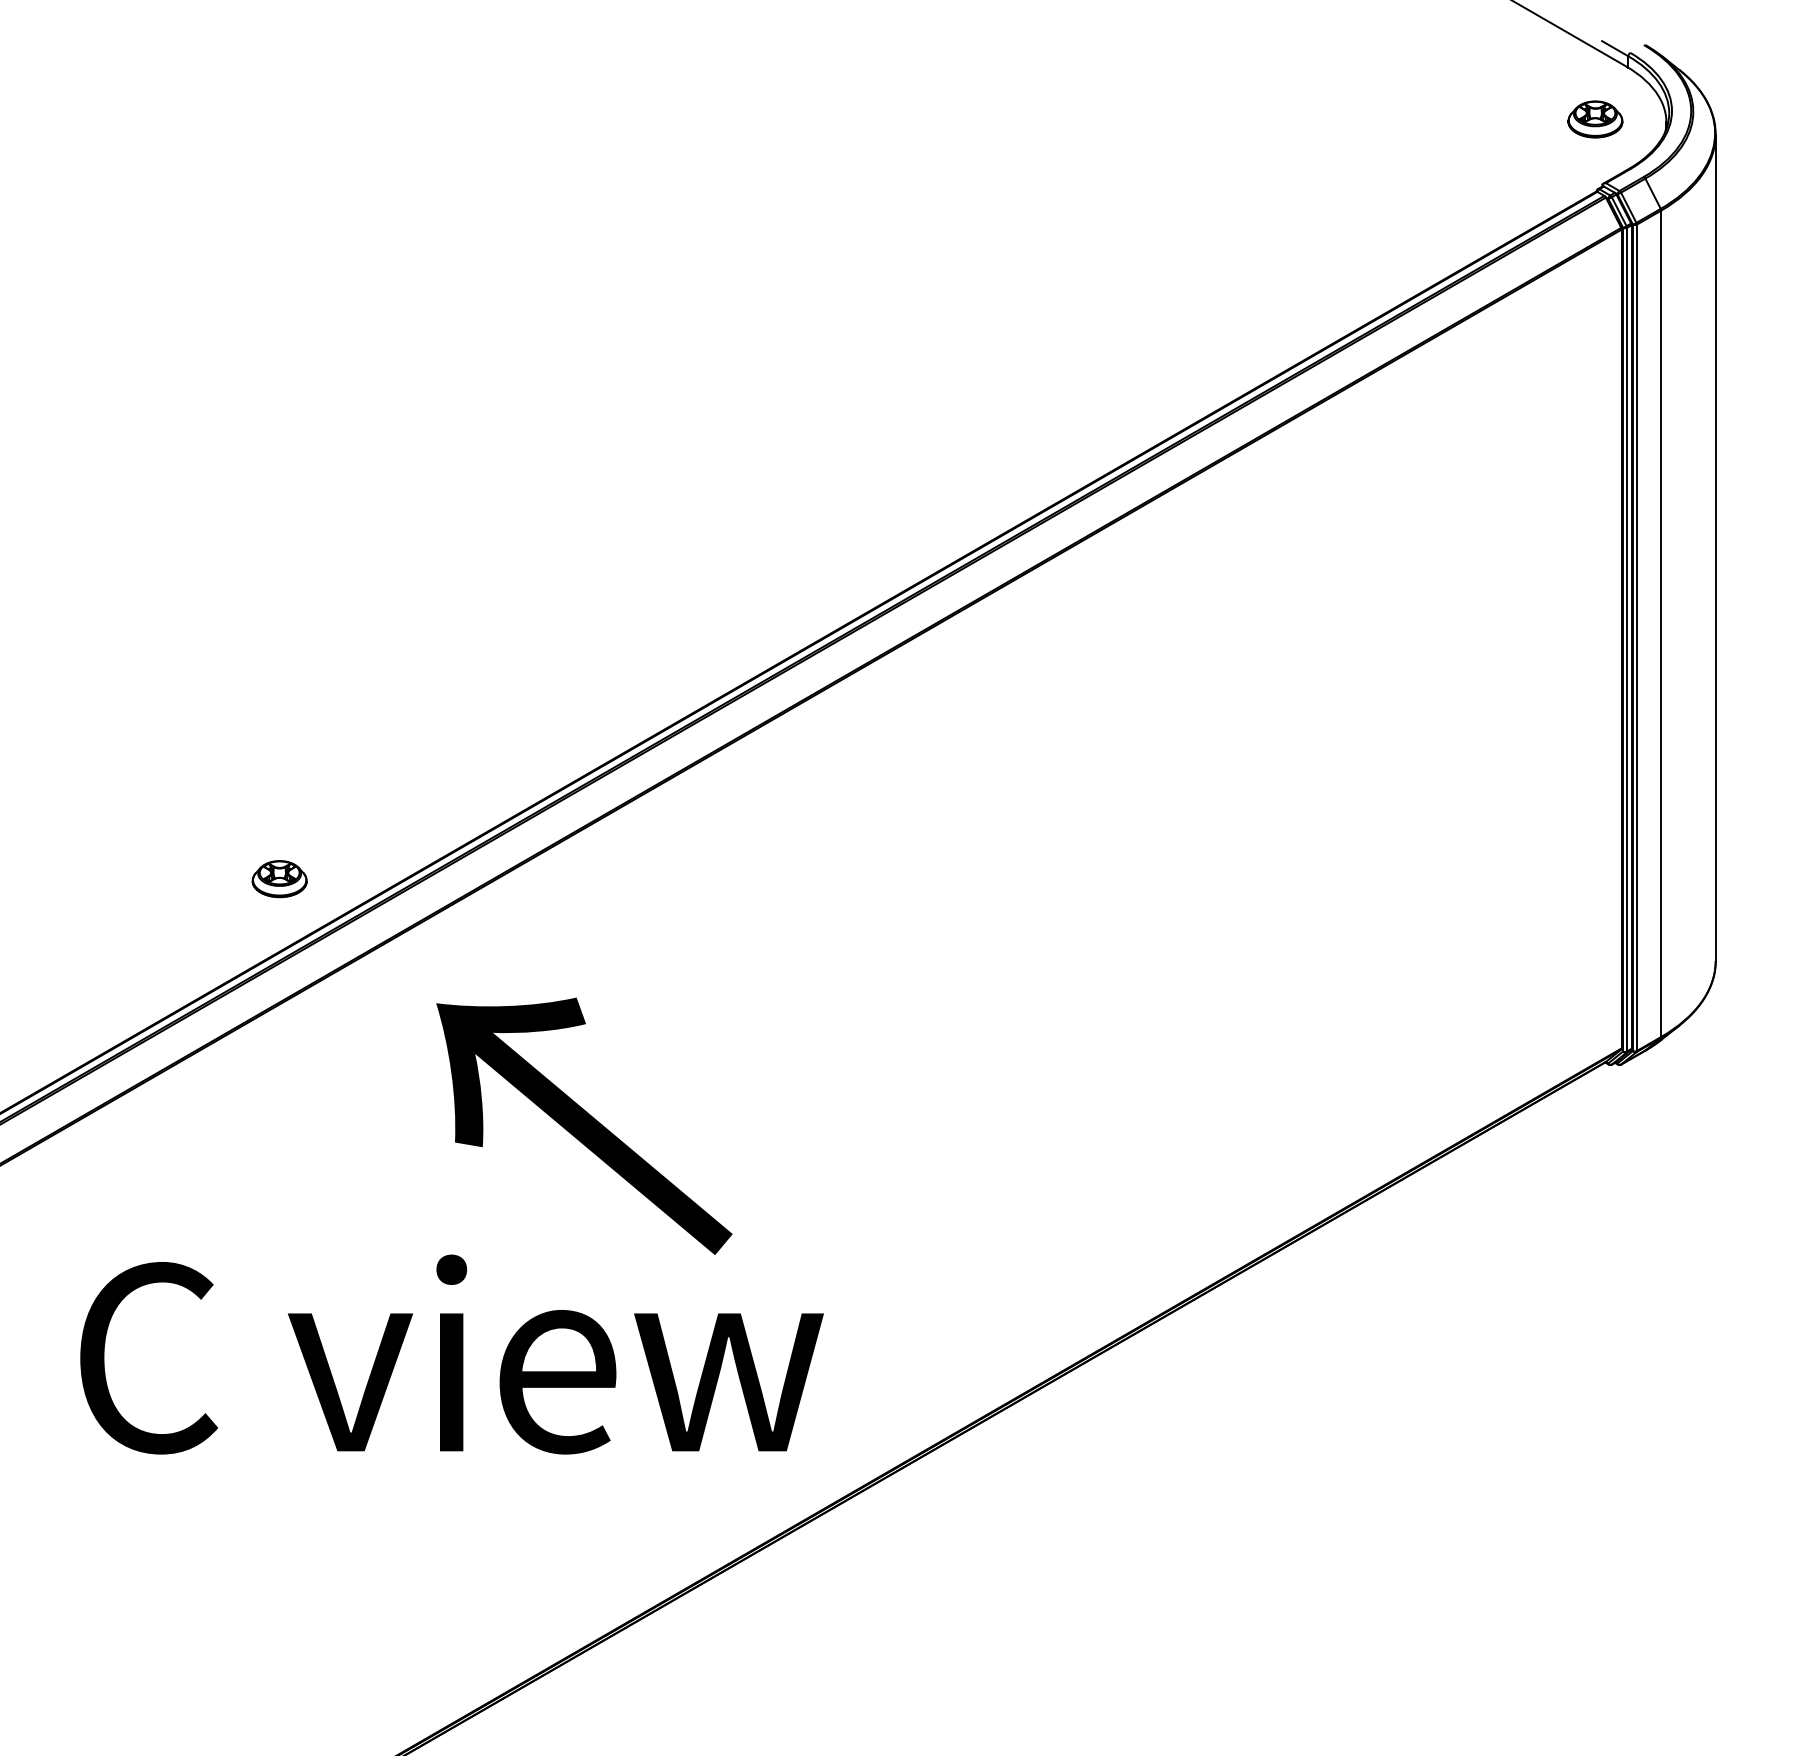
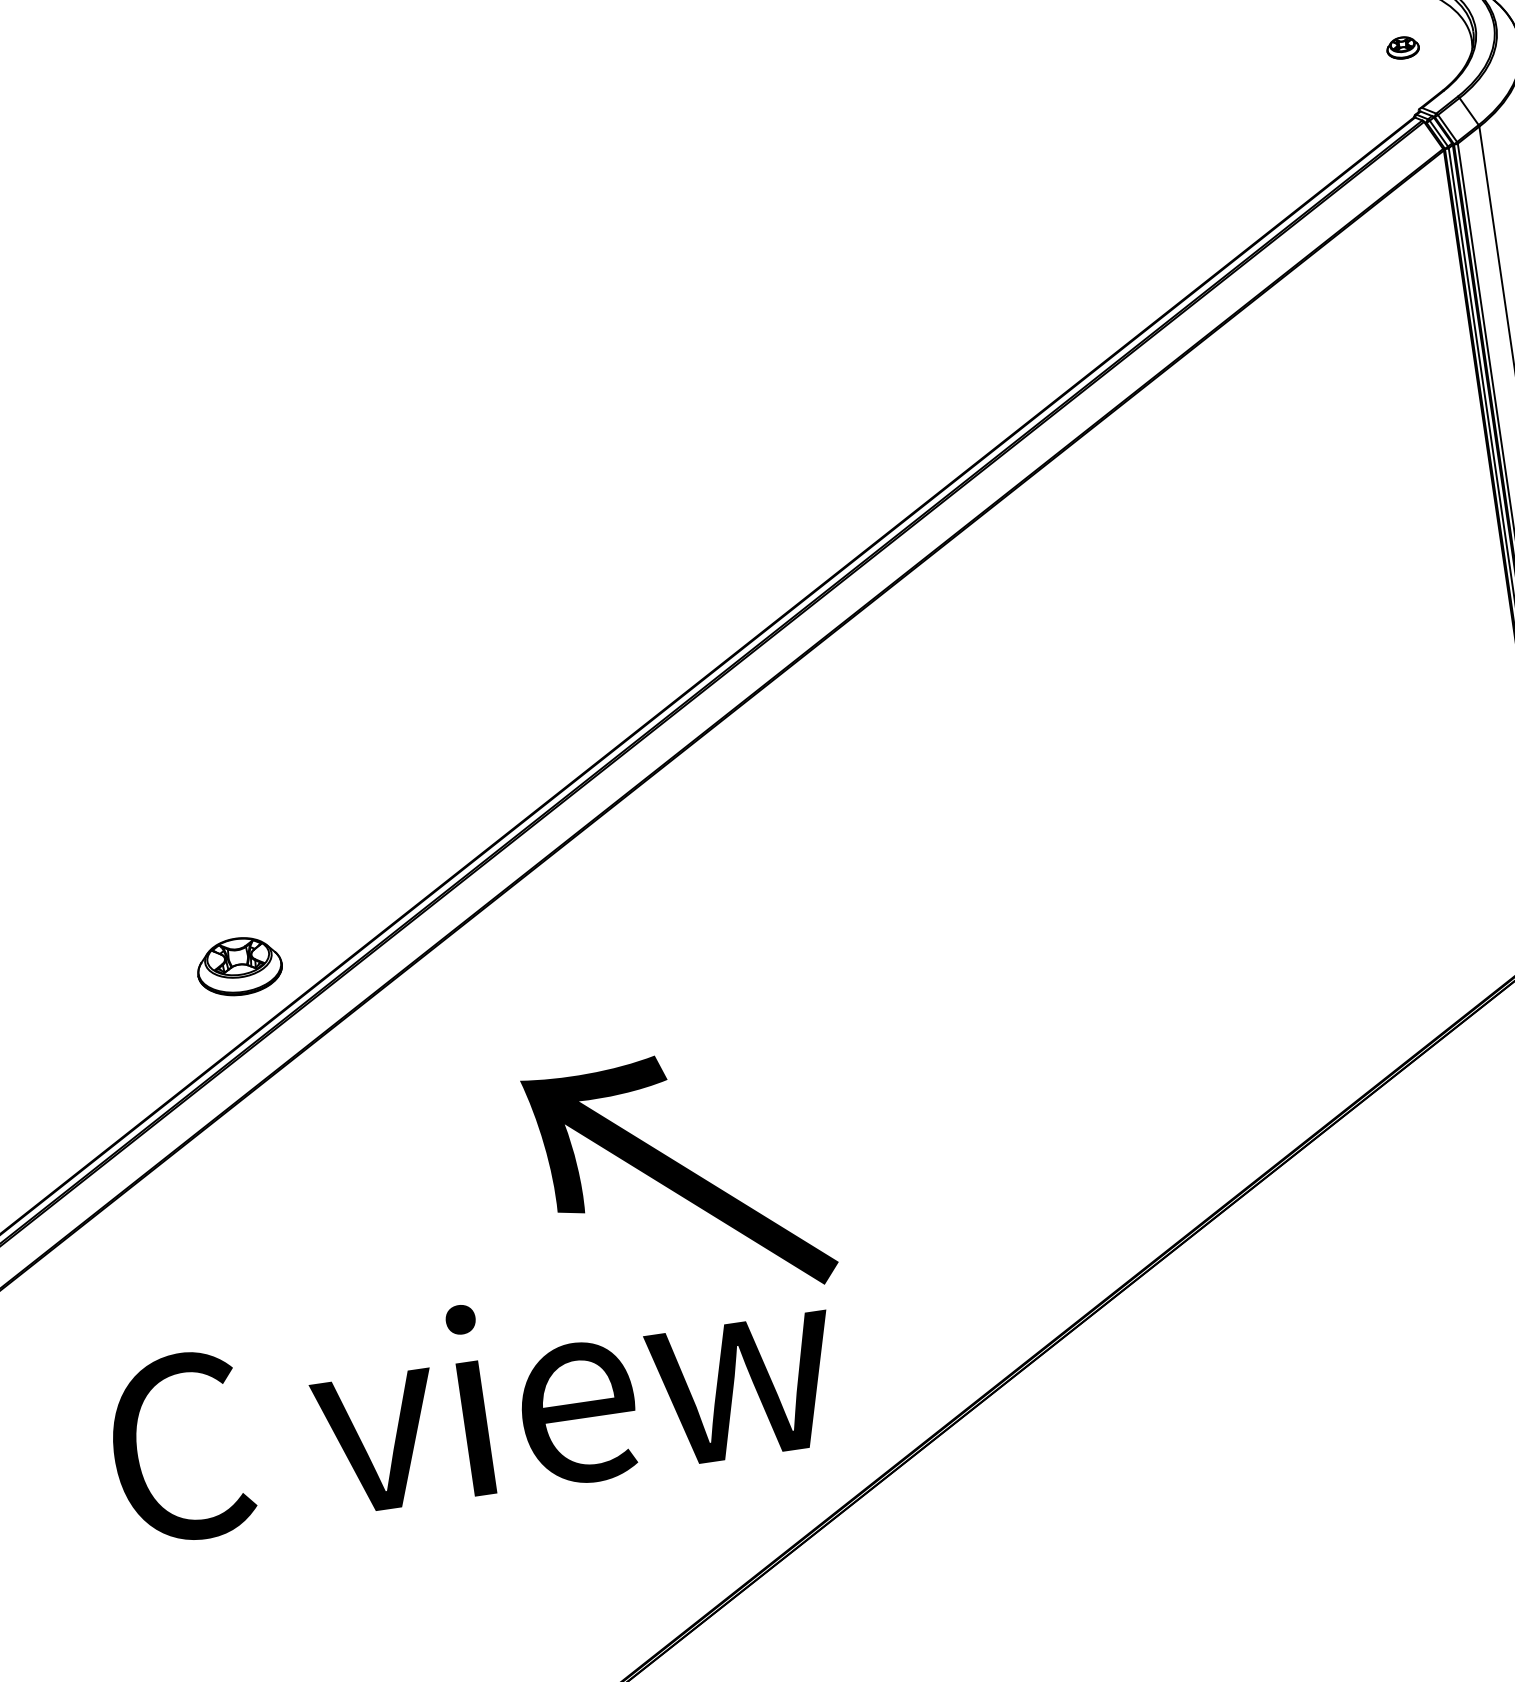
part: (1595, 119) -> (1403, 47), size x0.6
part: (279, 879) -> (239, 967), size x1.6
text: (584, 1125) -> (680, 1177), moved

